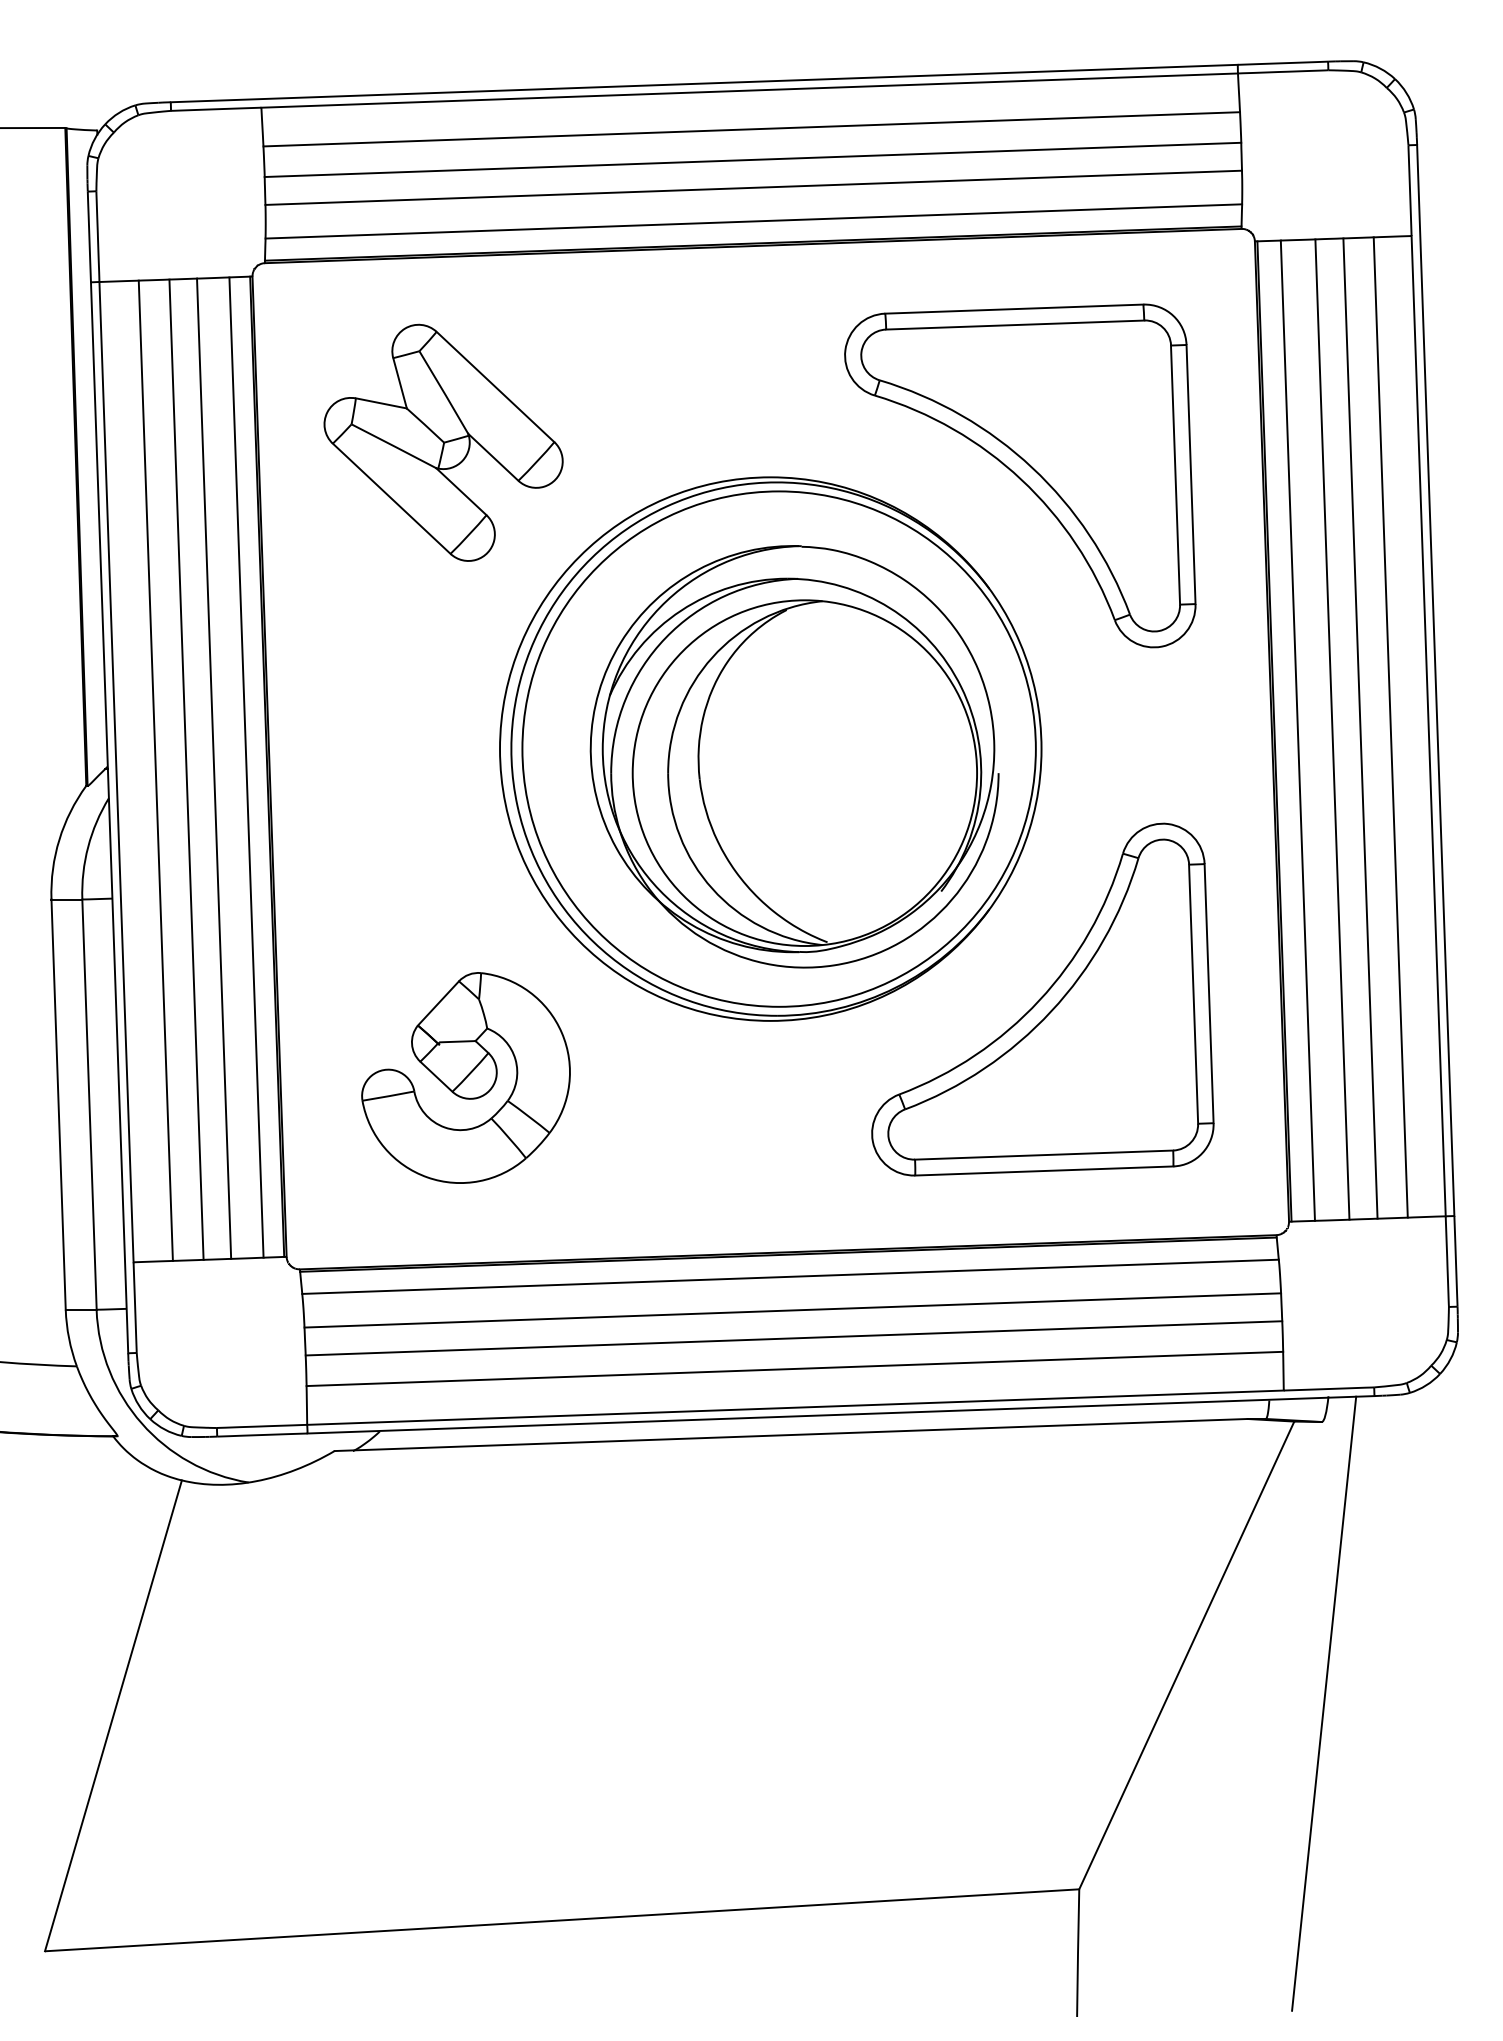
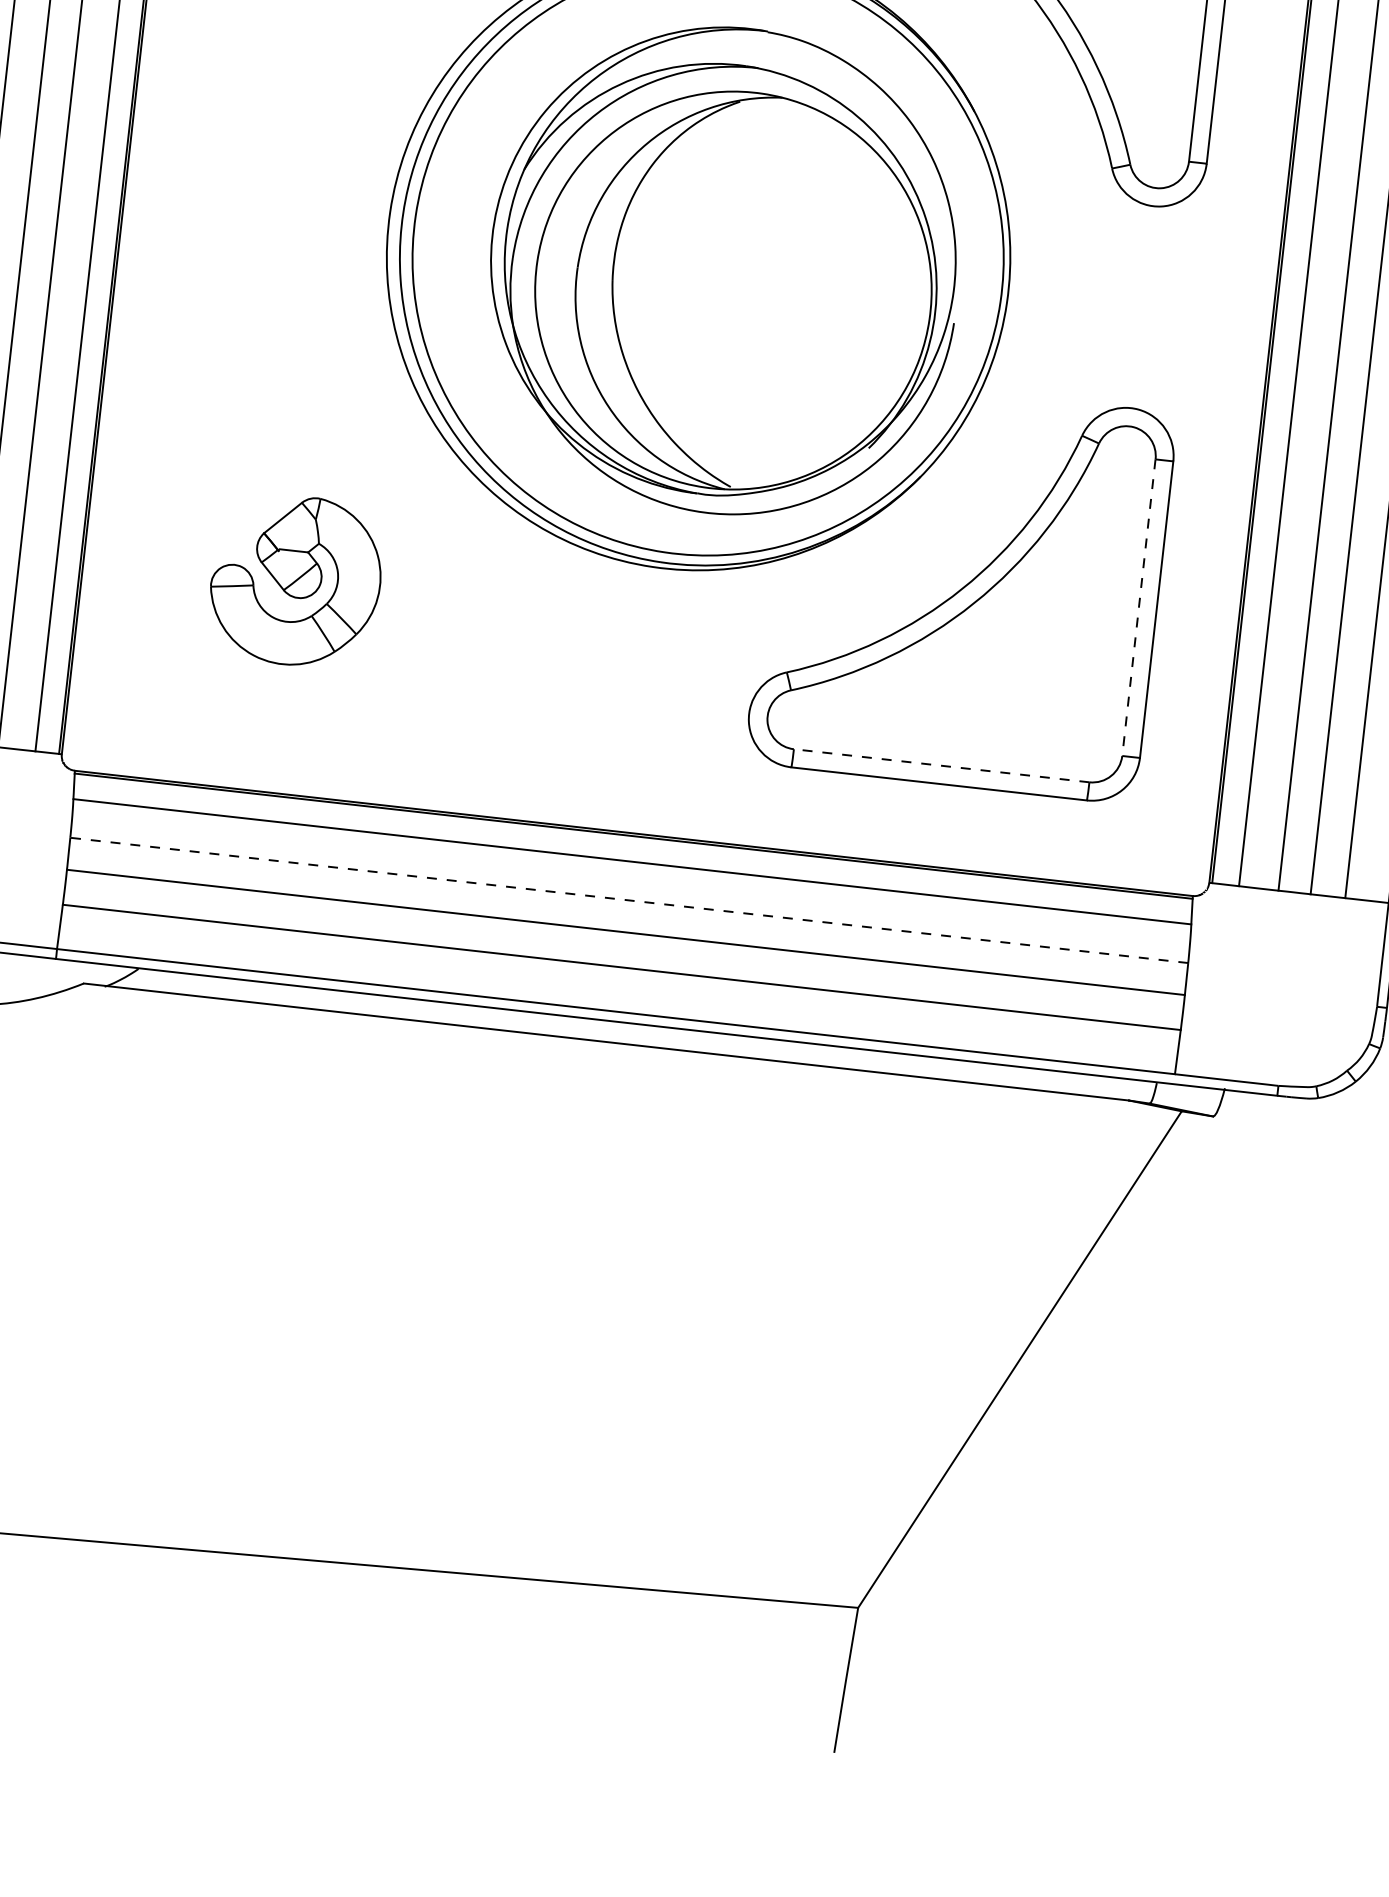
line: (1193, 994) -> (1138, 607), solid -> dashed
part: (465, 1077) -> (295, 580), size x0.7
line: (1043, 1155) -> (940, 766), solid -> dashed
line: (792, 1310) -> (628, 900), solid -> dashed
line: (1324, 1703) -> (1168, 1437), removed

